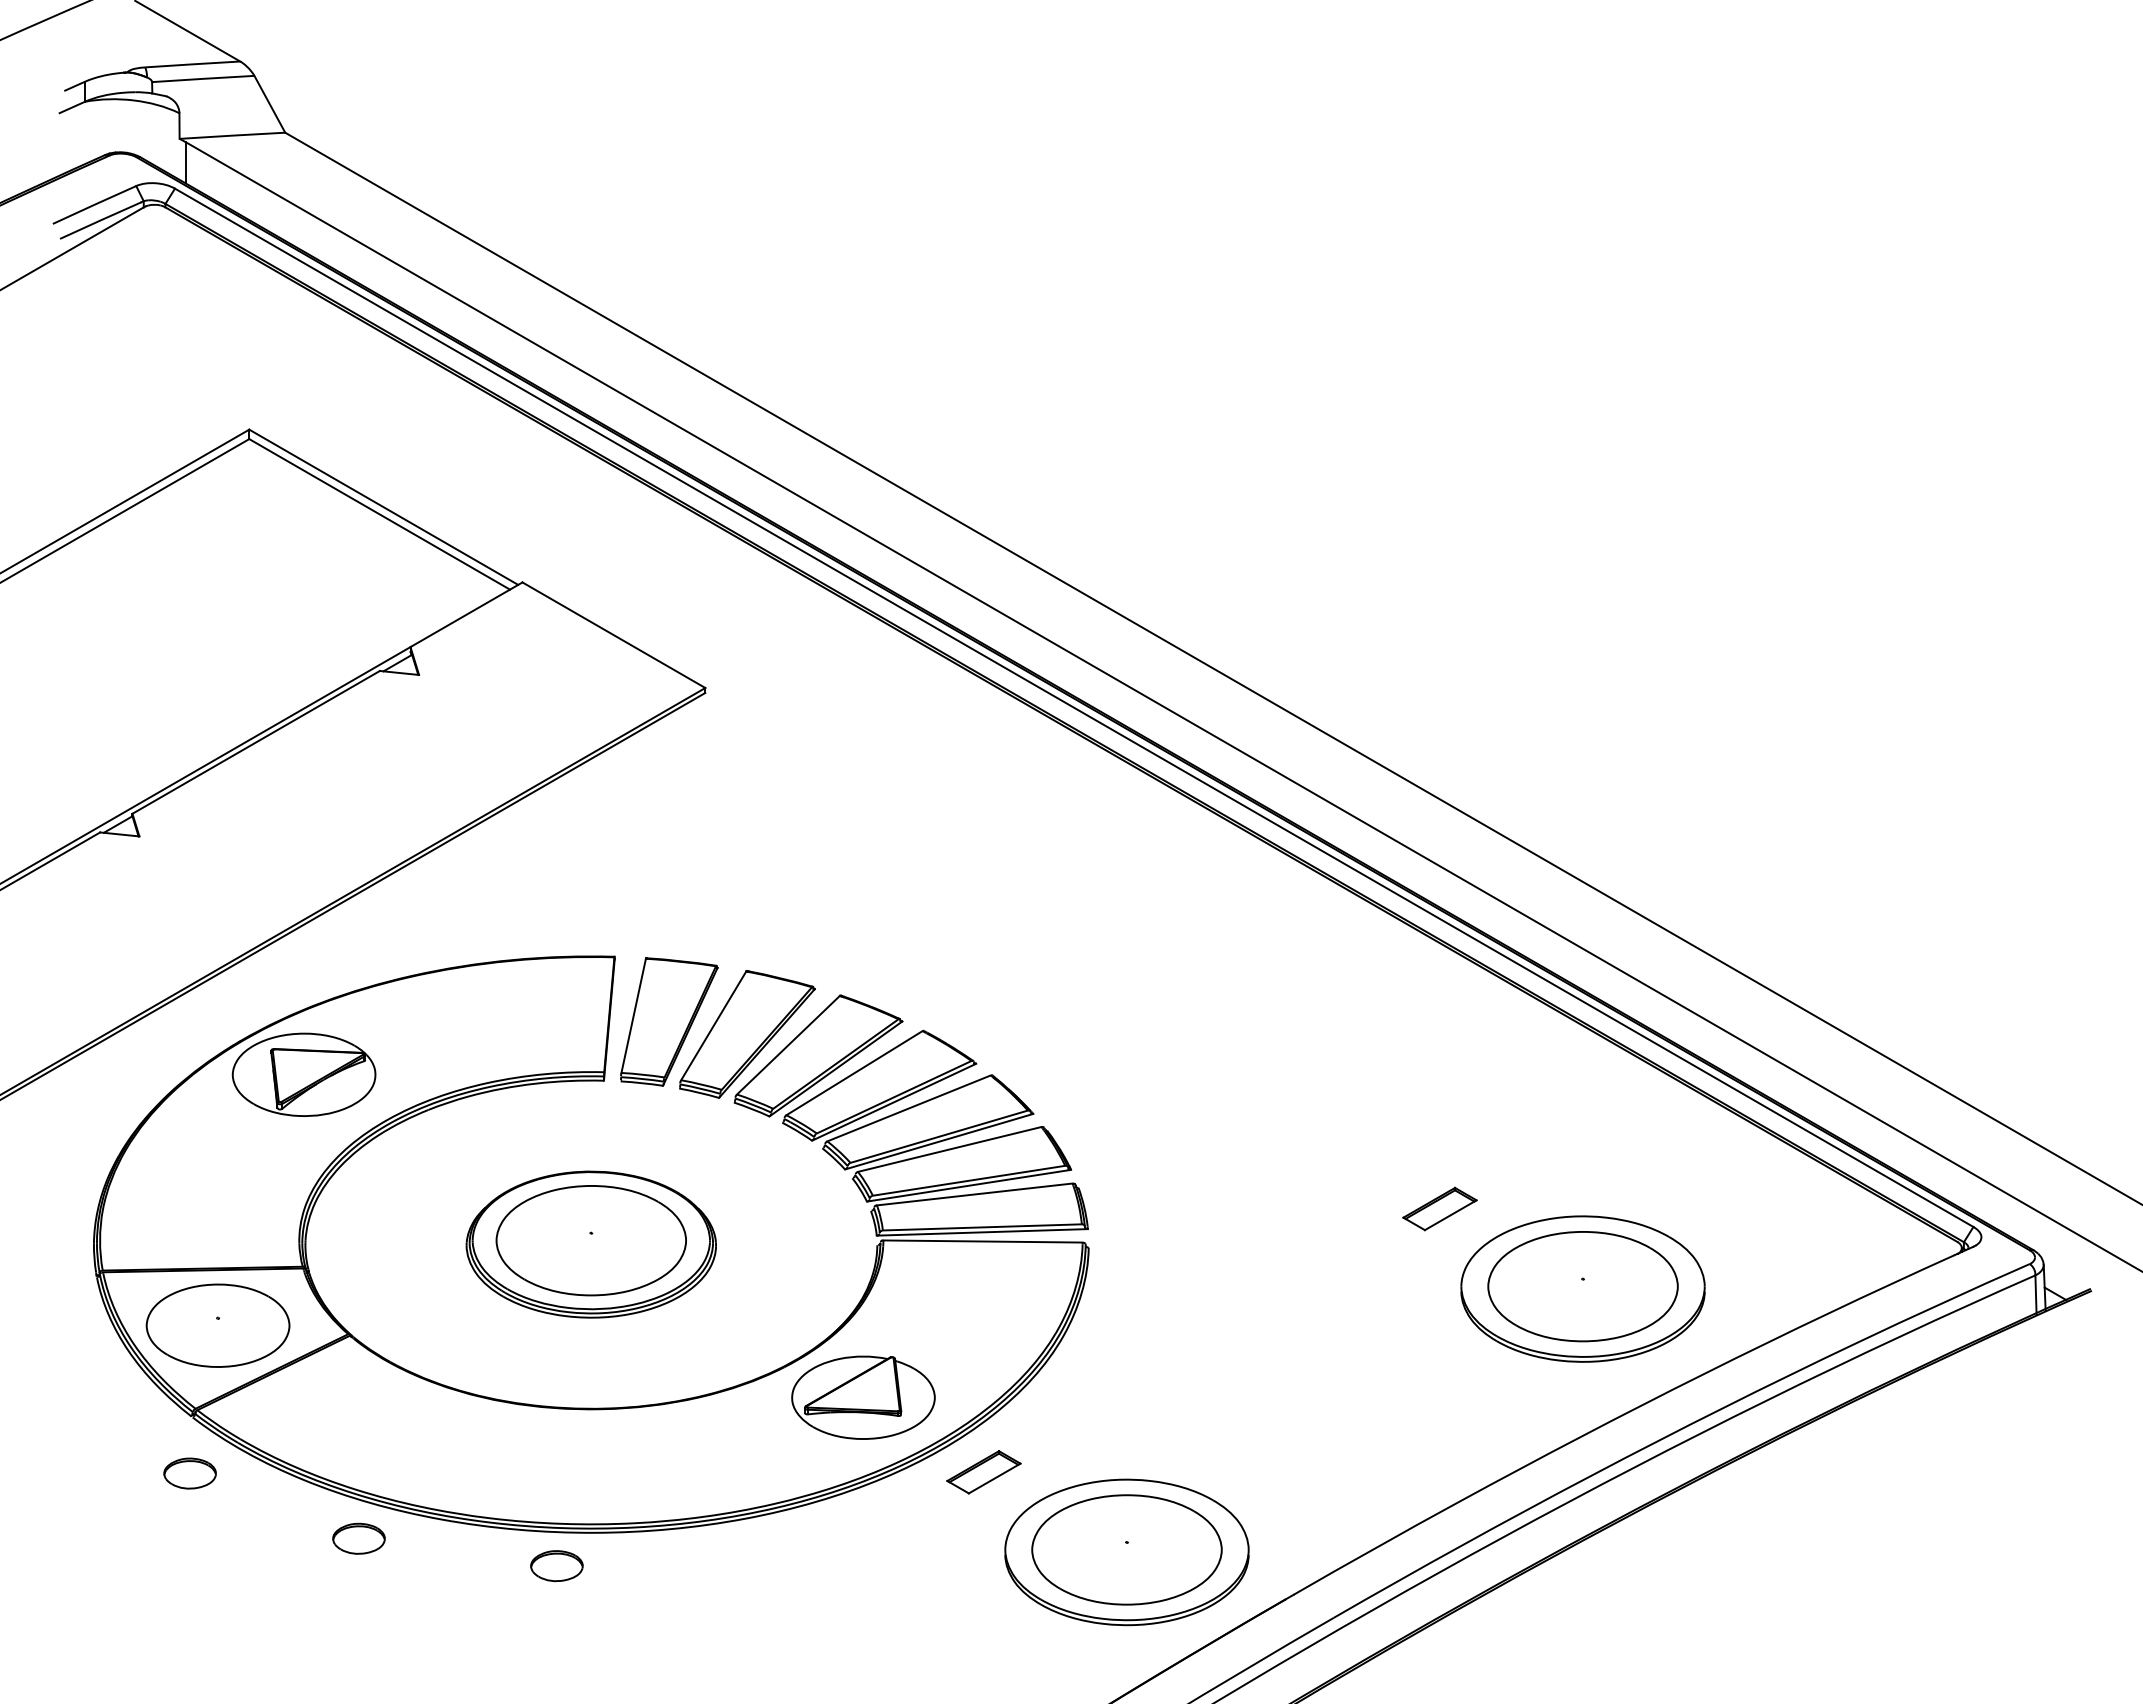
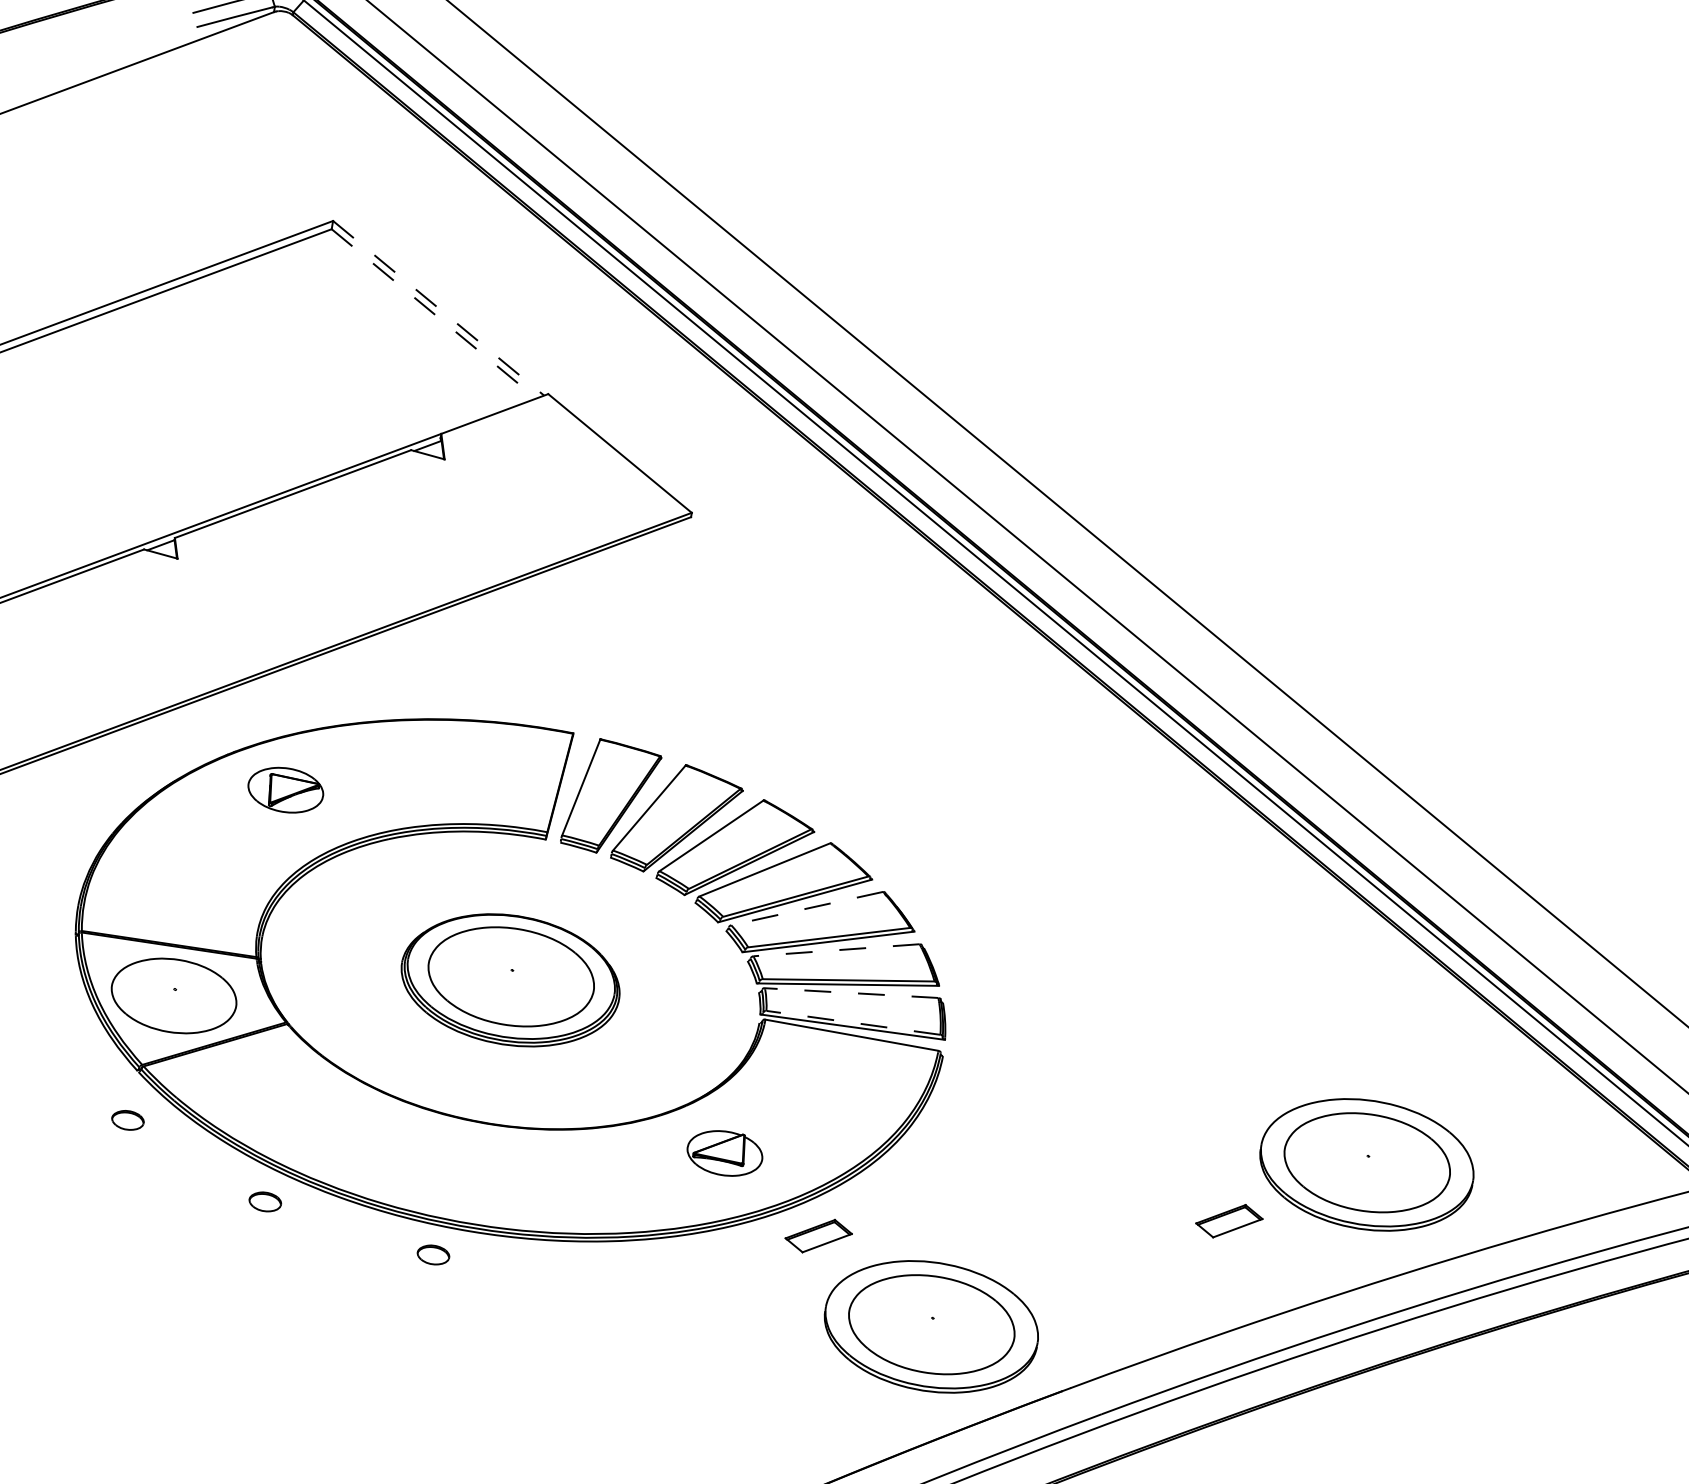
line: (384, 507) -> (439, 308), solid -> dashed
line: (379, 514) -> (433, 313), solid -> dashed
part: (303, 1074) -> (285, 789), size x0.6
line: (908, 1108) -> (806, 908), solid -> dashed
line: (949, 1149) -> (836, 950), solid -> dashed
line: (974, 1194) -> (851, 993), solid -> dashed
part: (1439, 1208) -> (1229, 1220), moved
line: (982, 1227) -> (853, 1022), solid -> dashed
part: (863, 1397) -> (725, 1153), size x0.6
part: (189, 1473) -> (127, 1120), size x0.7
part: (358, 1538) -> (264, 1201), size x0.7
part: (556, 1566) -> (433, 1255), size x0.7

